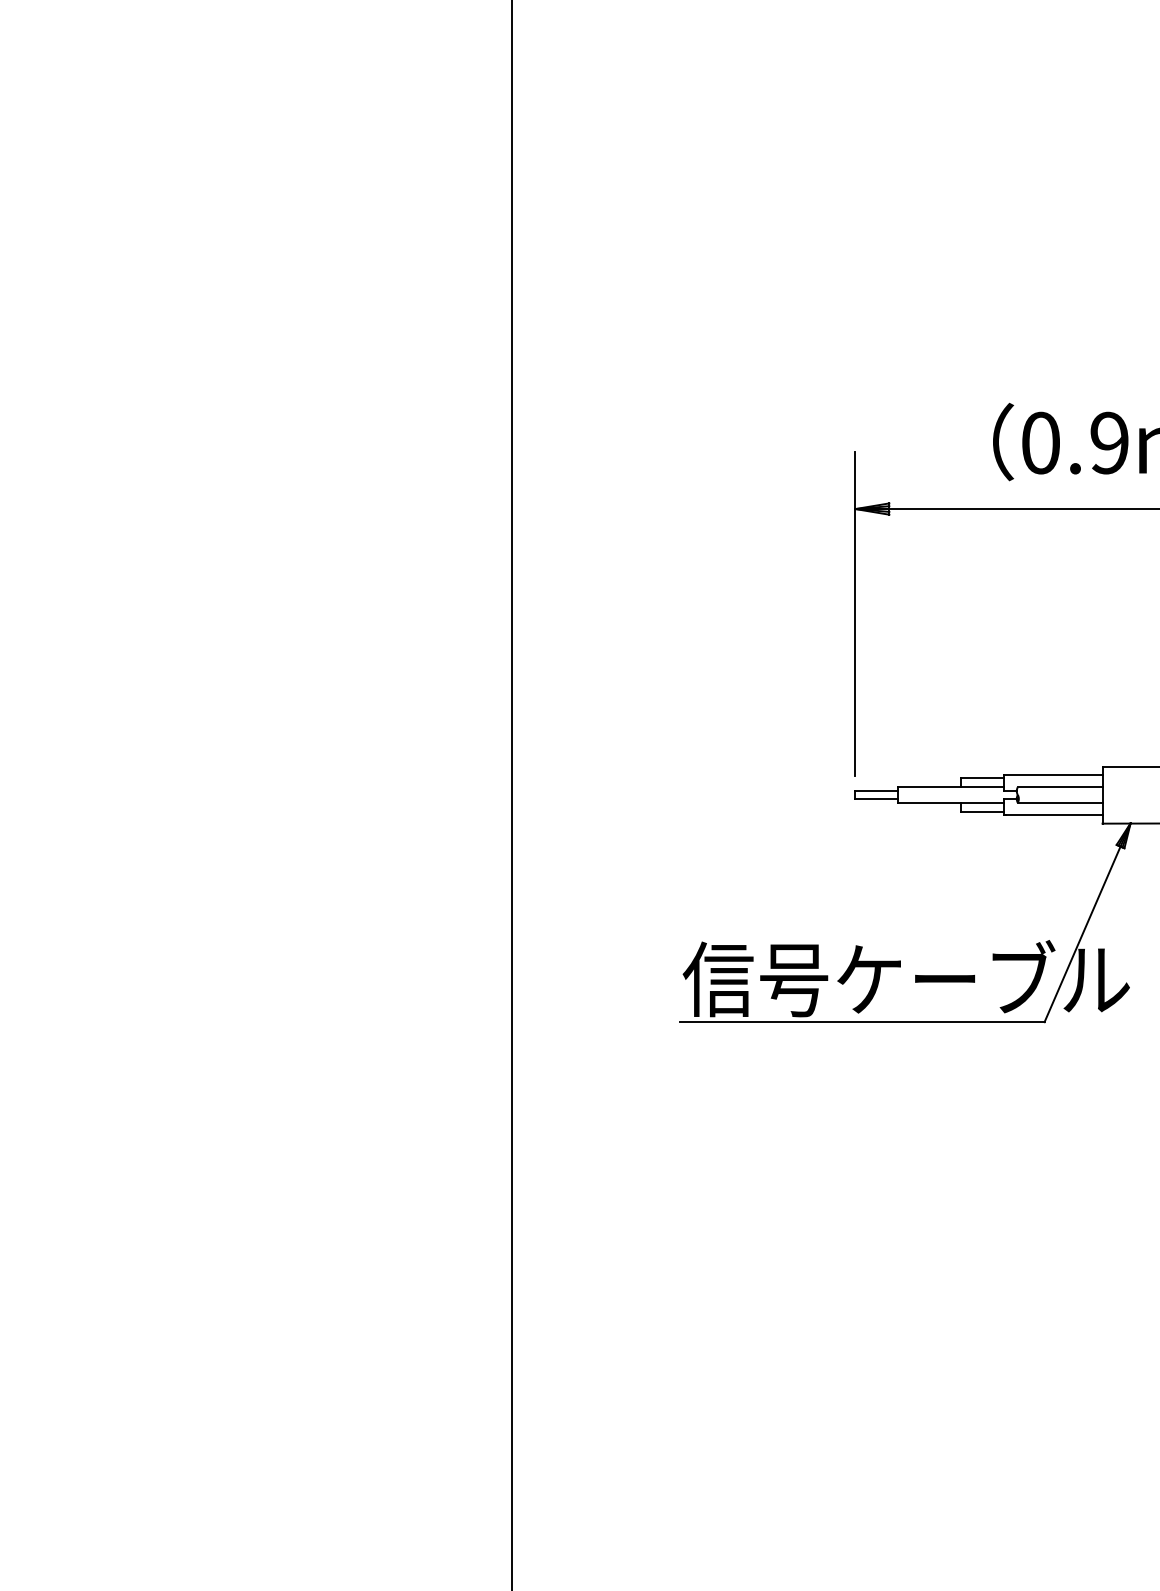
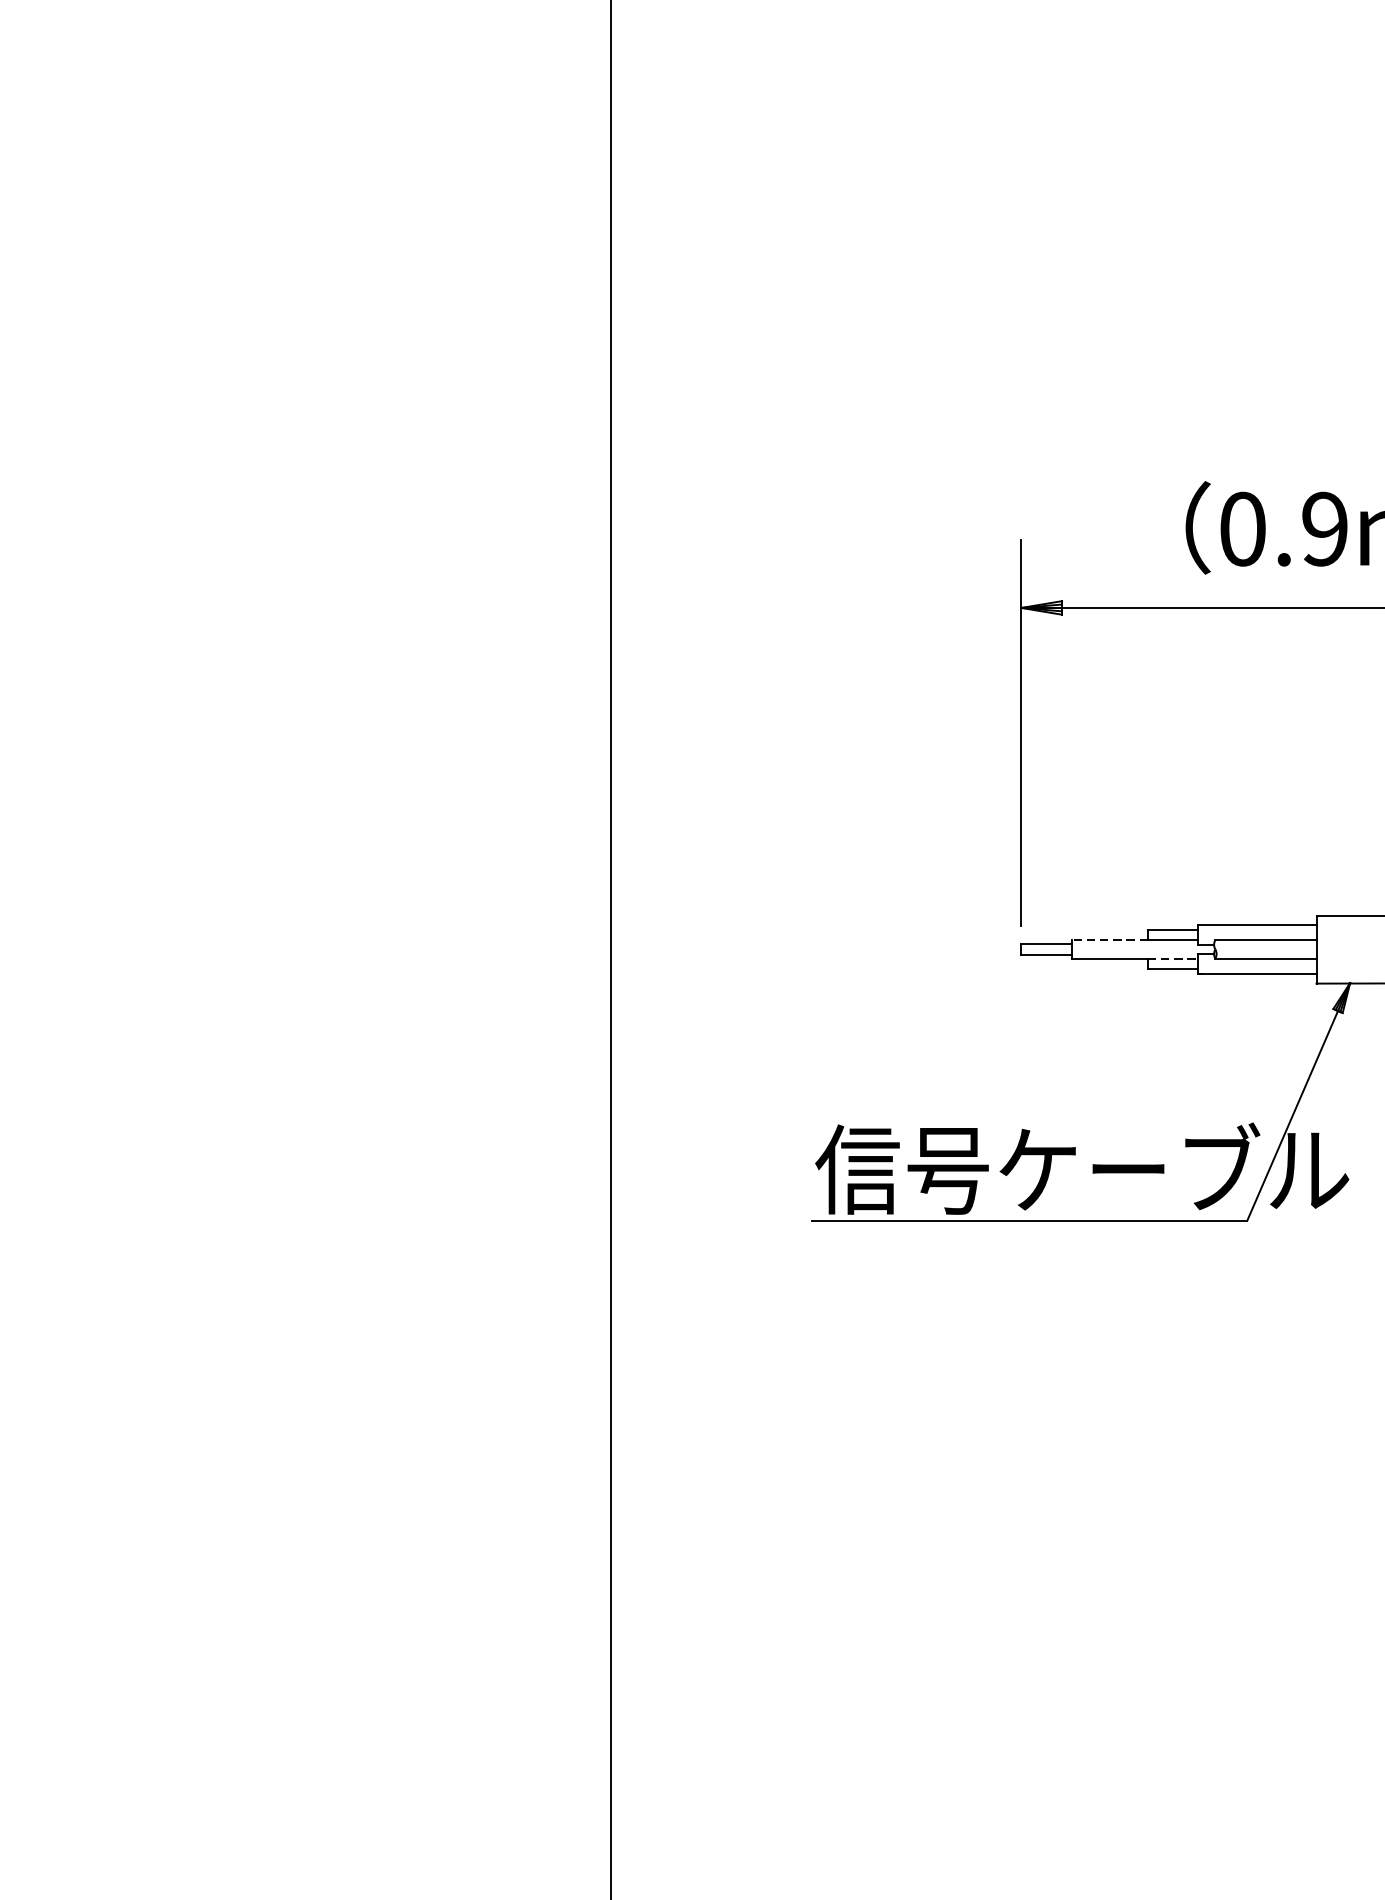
line: (929, 786) -> (1109, 939), solid -> dashed
line: (983, 802) -> (1174, 958), solid -> dashed

